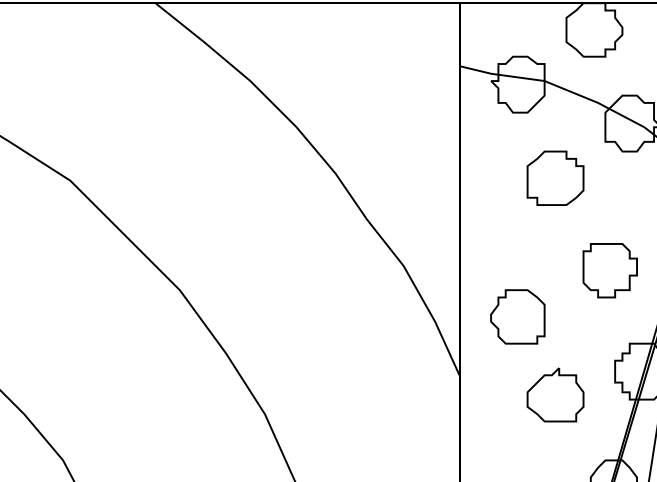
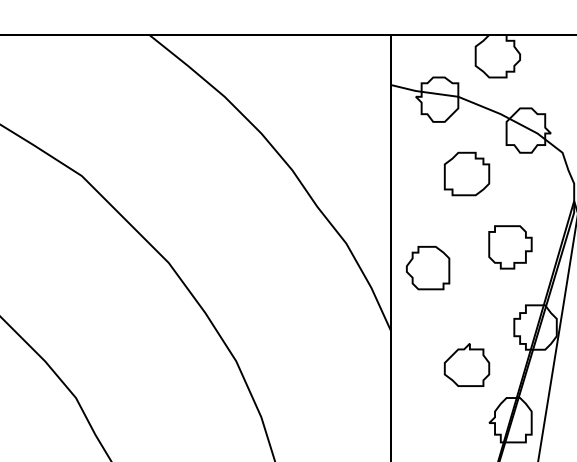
part: (518, 317) -> (428, 268), moved
part: (554, 394) -> (466, 364), moved

